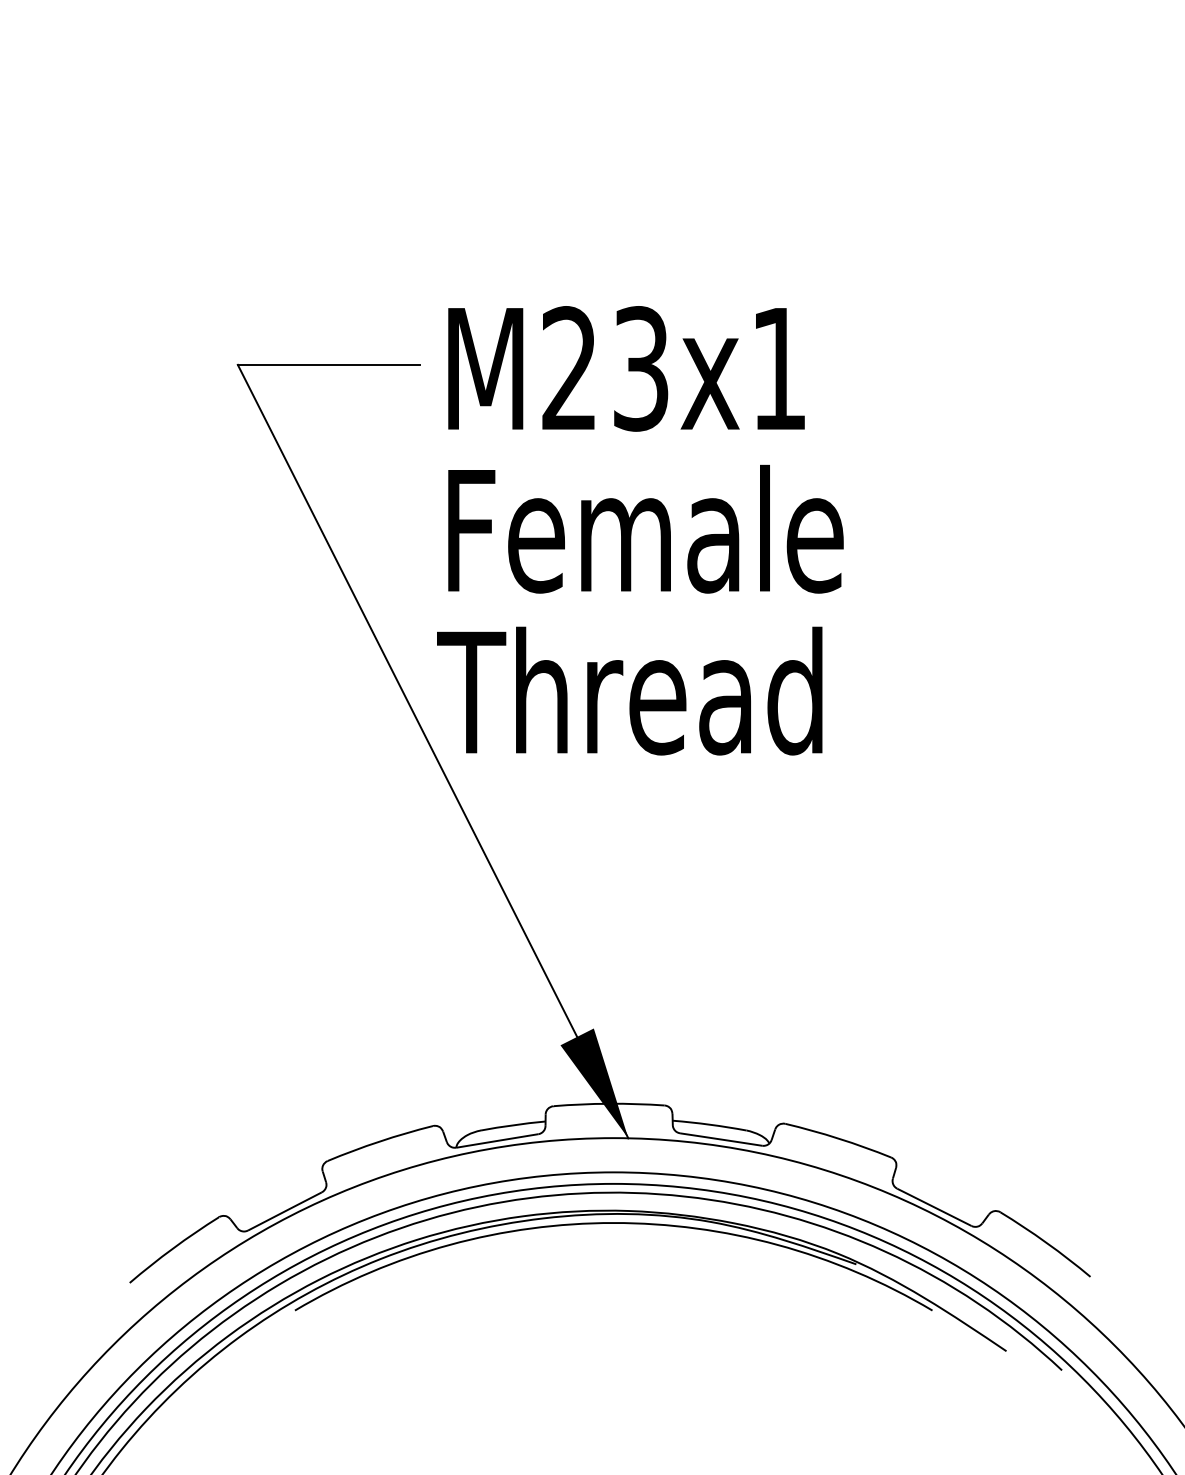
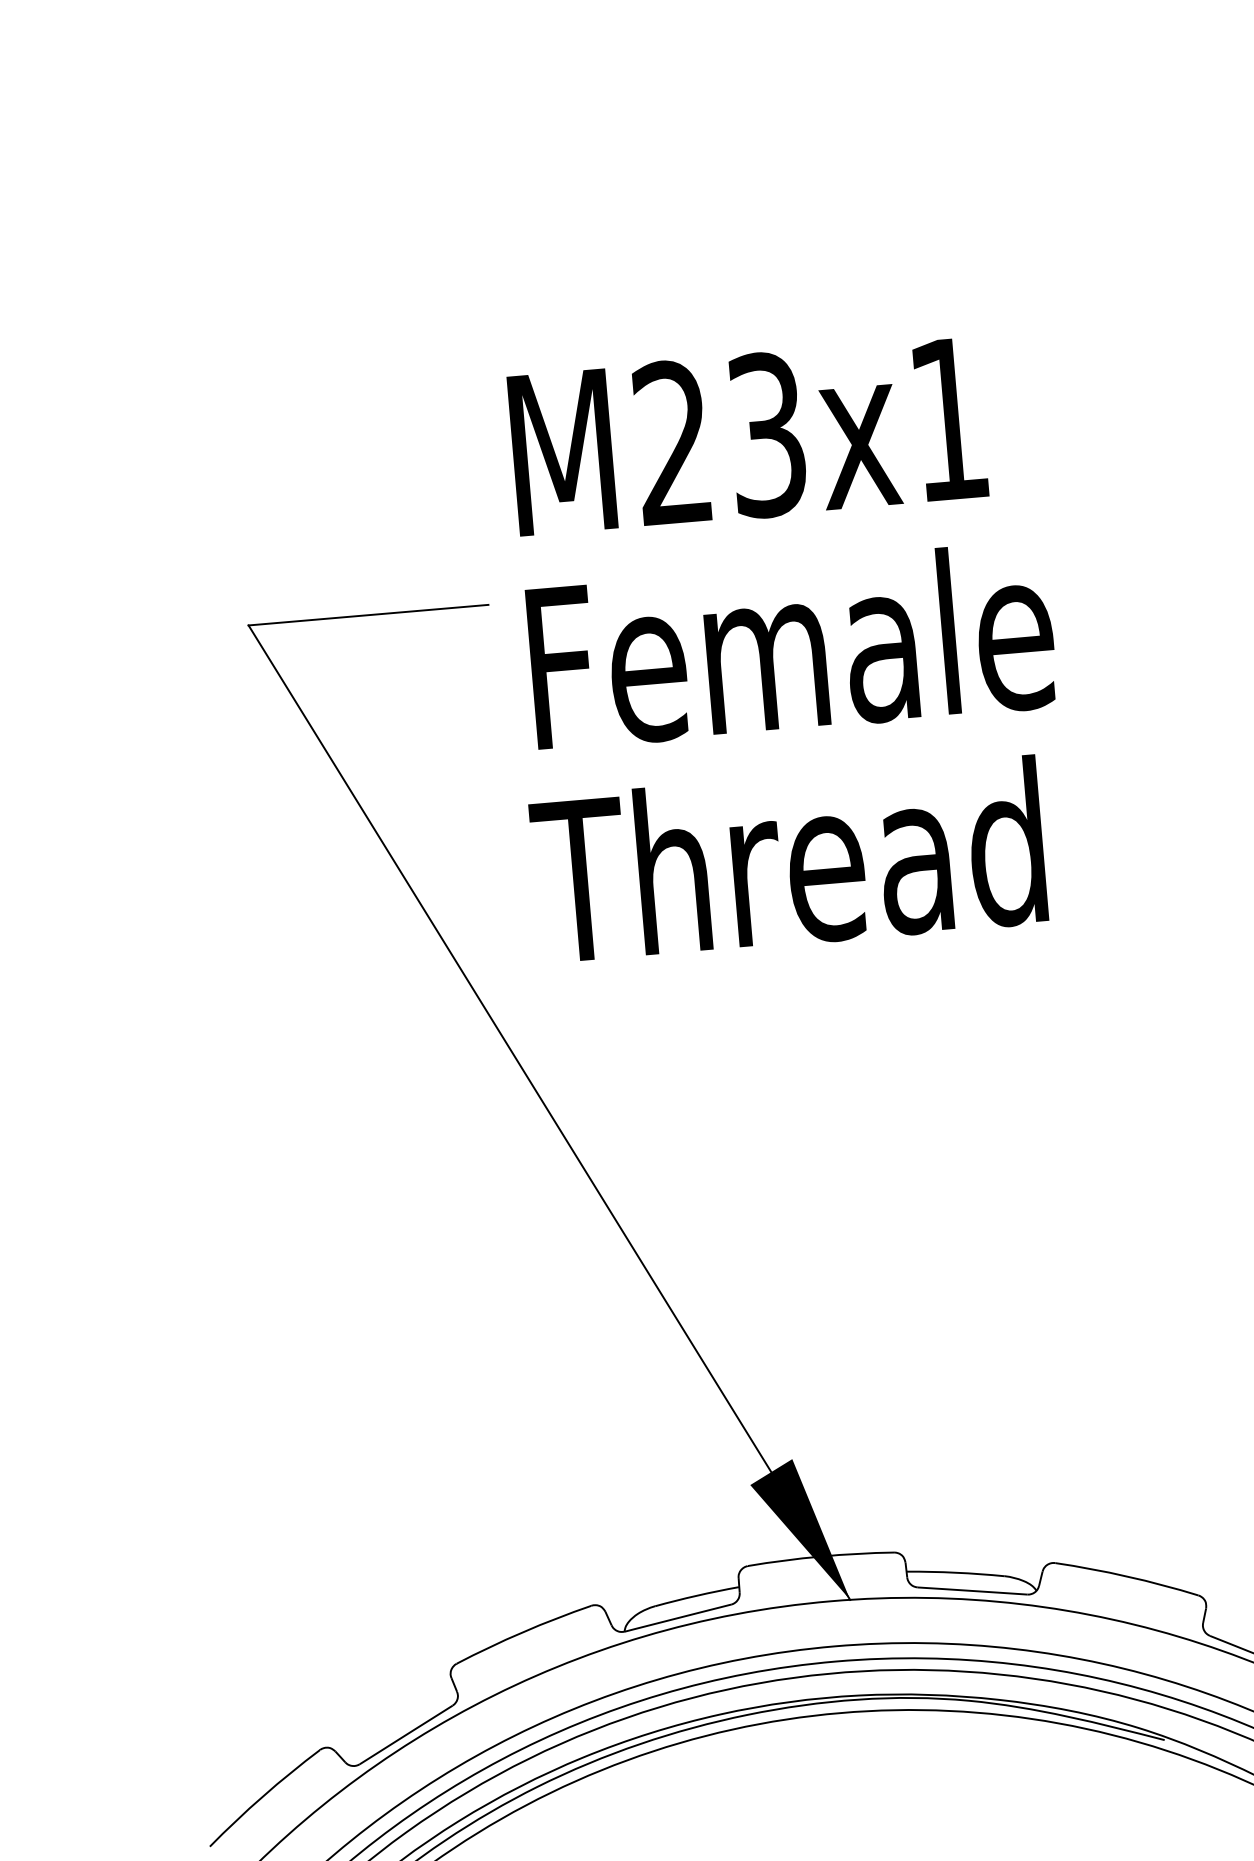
text: (640, 530) -> (784, 647), moved

